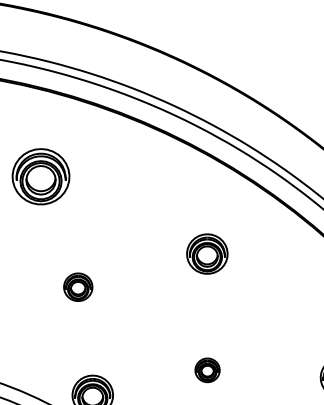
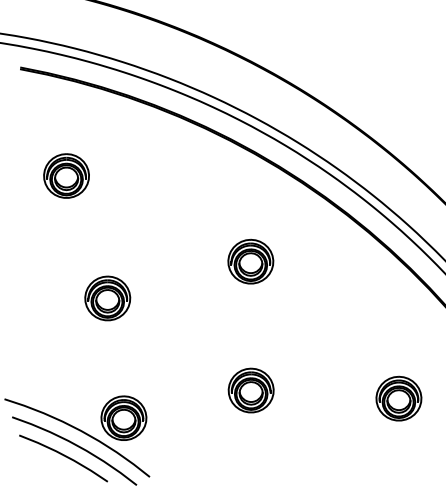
part: (40, 176) -> (66, 175), size x0.71
part: (77, 287) -> (107, 298), size x1.43
part: (207, 370) -> (250, 390), size x1.67

